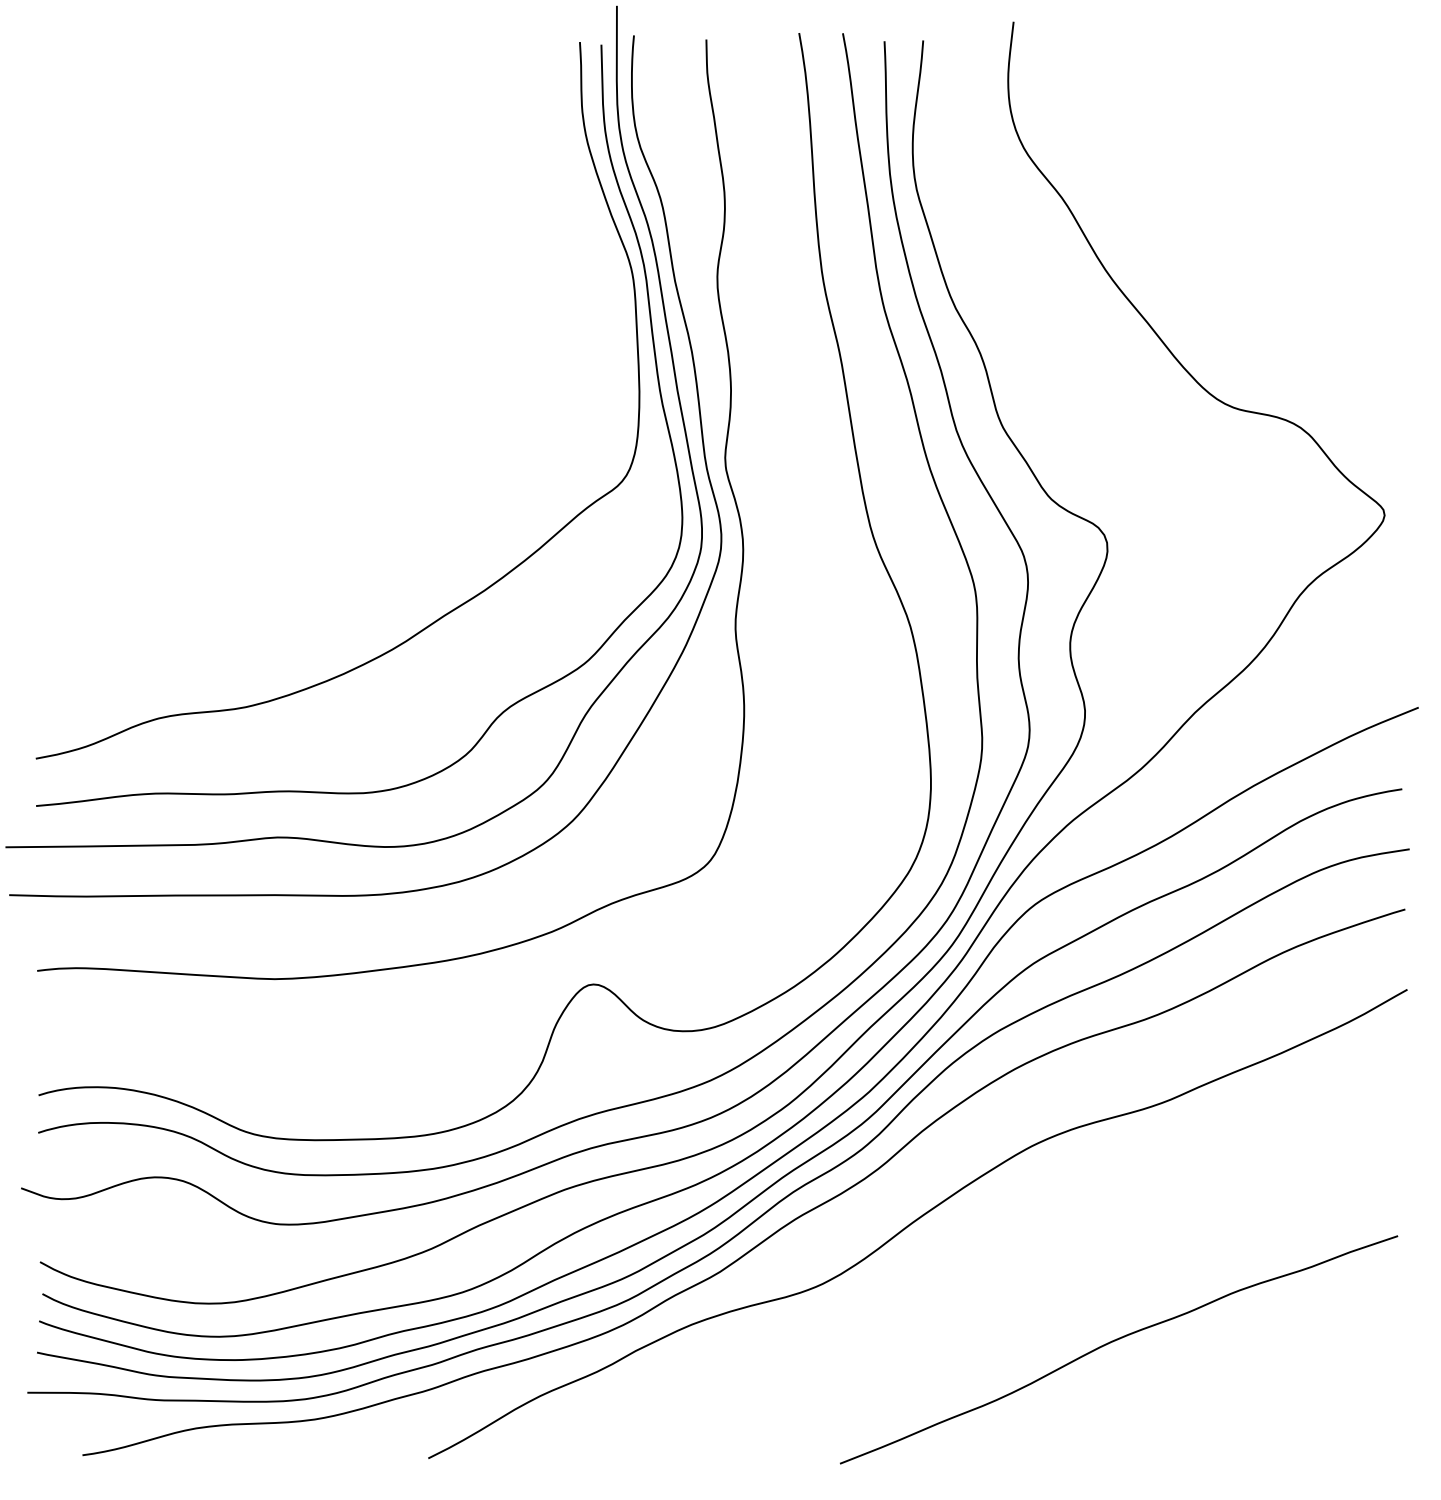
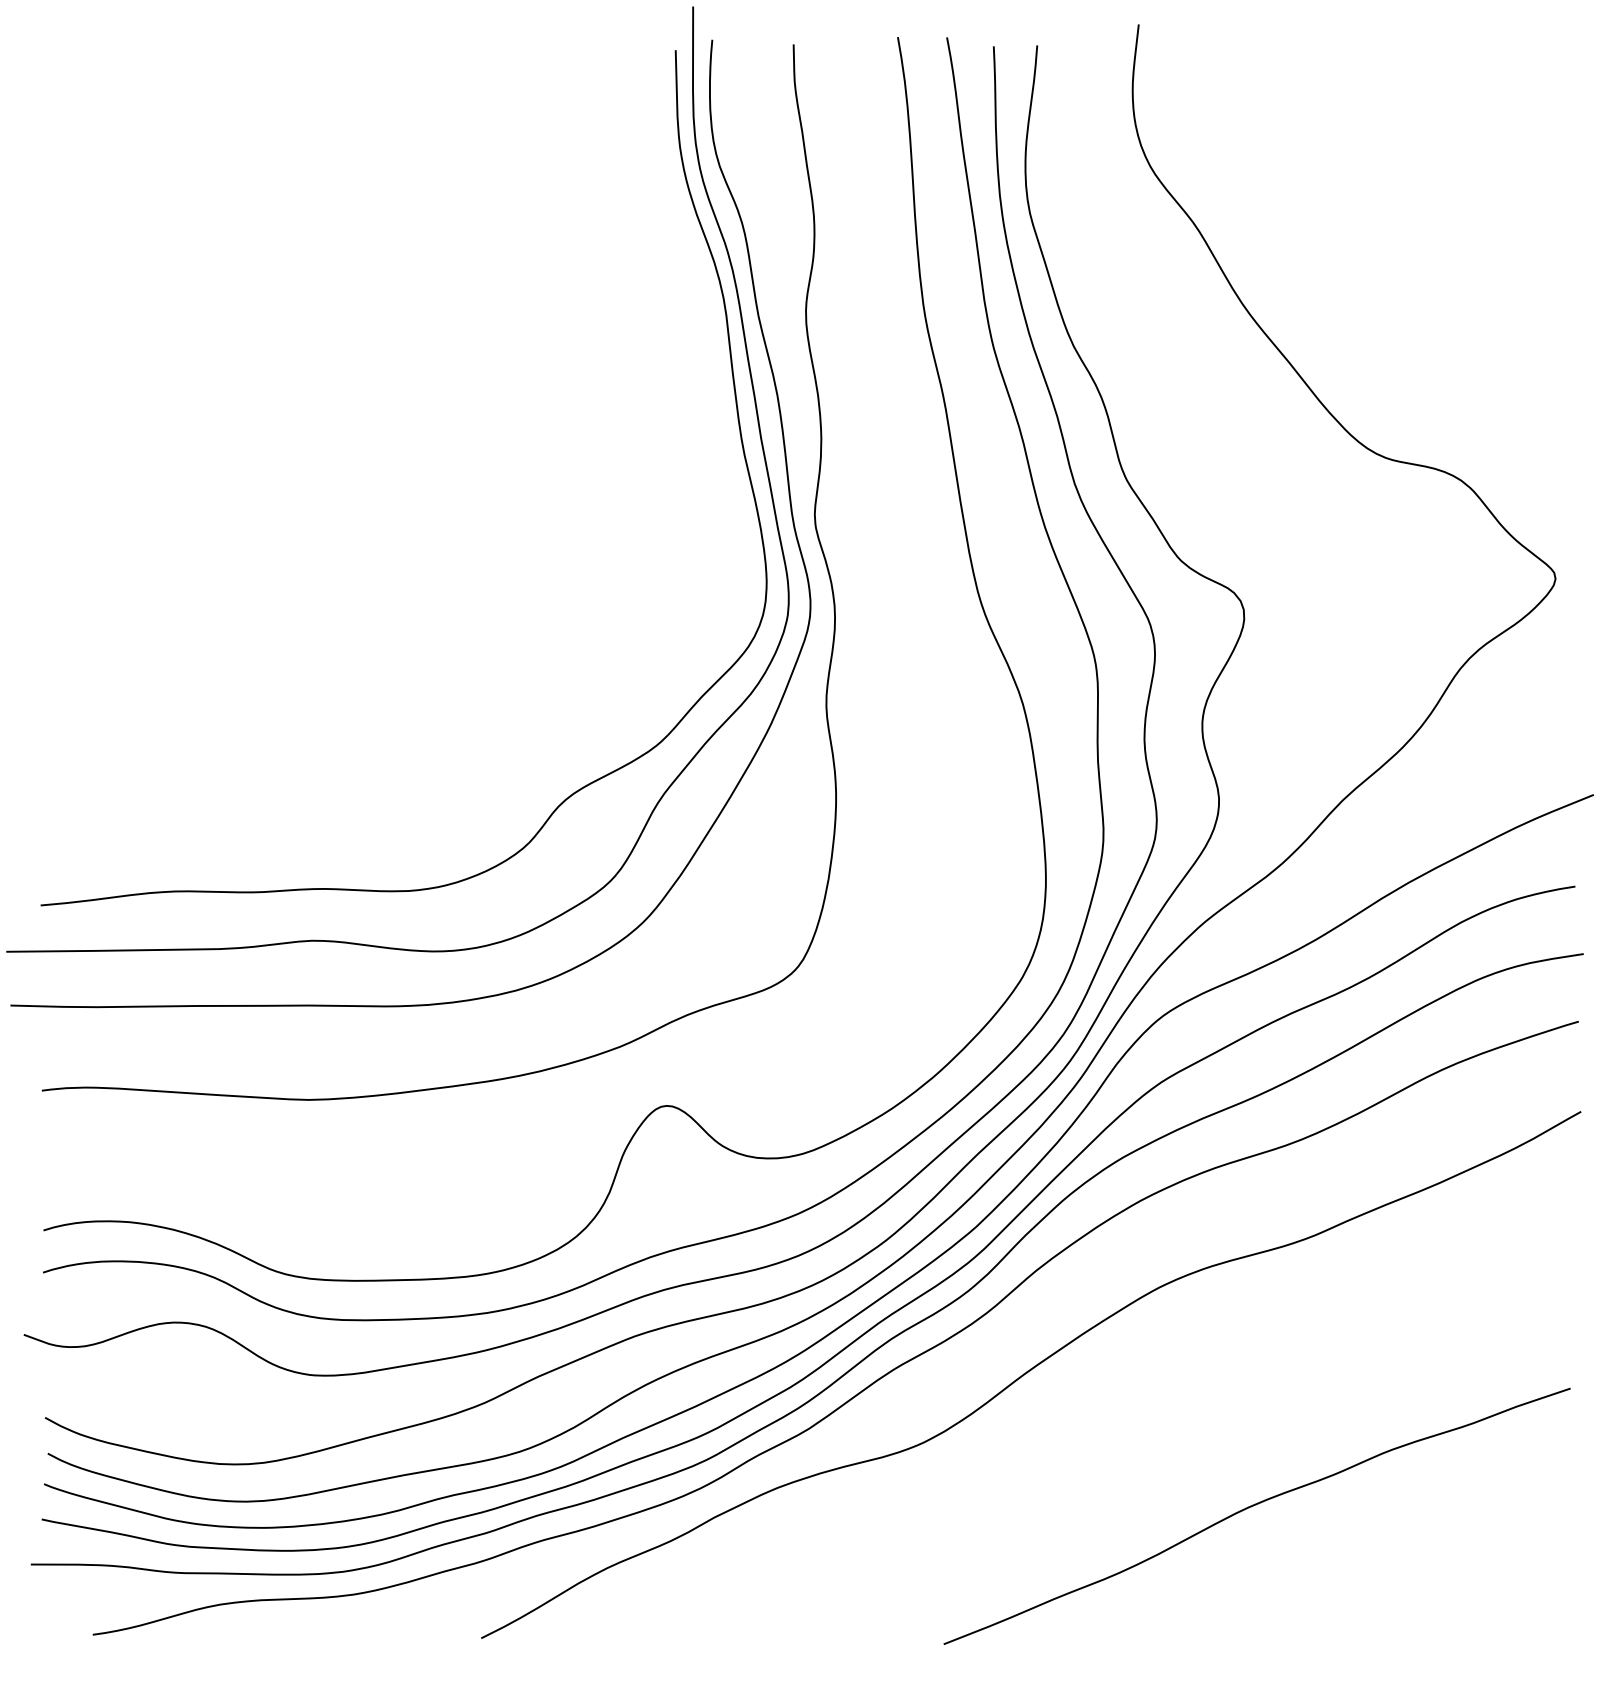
curve: (464, 602) -> (521, 676), removed

